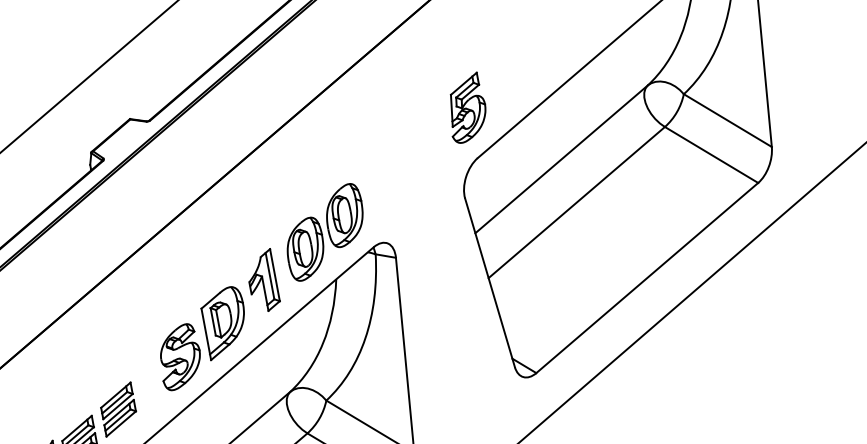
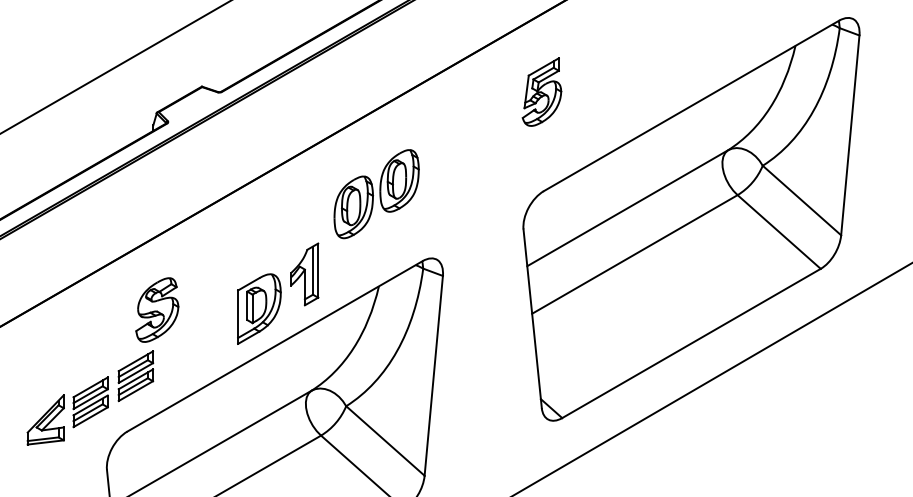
part: (466, 107) -> (541, 91), moved
part: (325, 232) -> (376, 194), moved
part: (179, 356) -> (157, 309), moved

